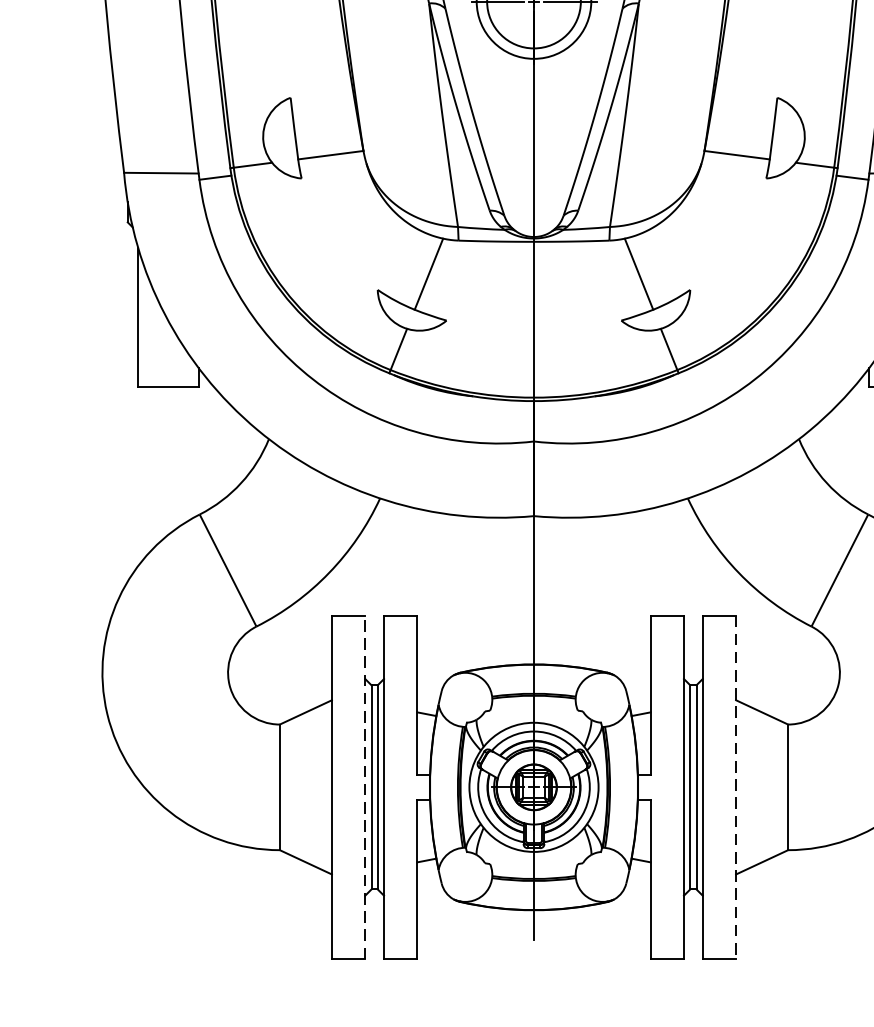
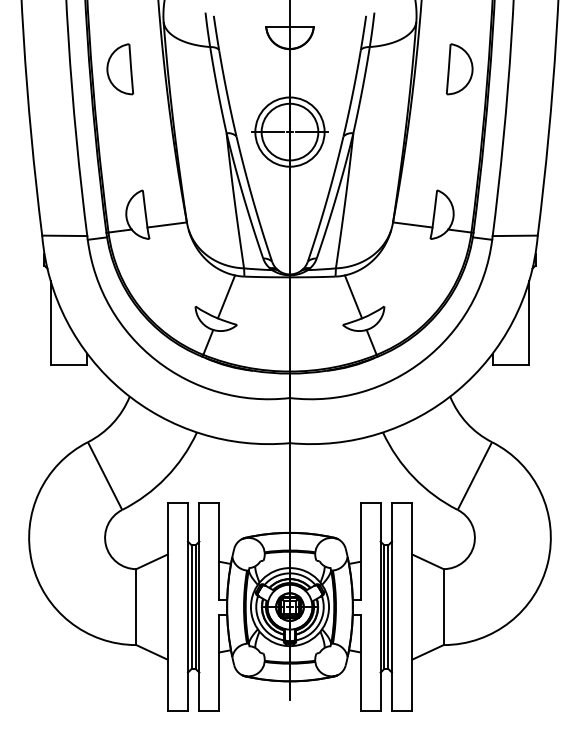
line: (364, 787) -> (187, 607), dashed -> solid
line: (736, 787) -> (412, 607), dashed -> solid

